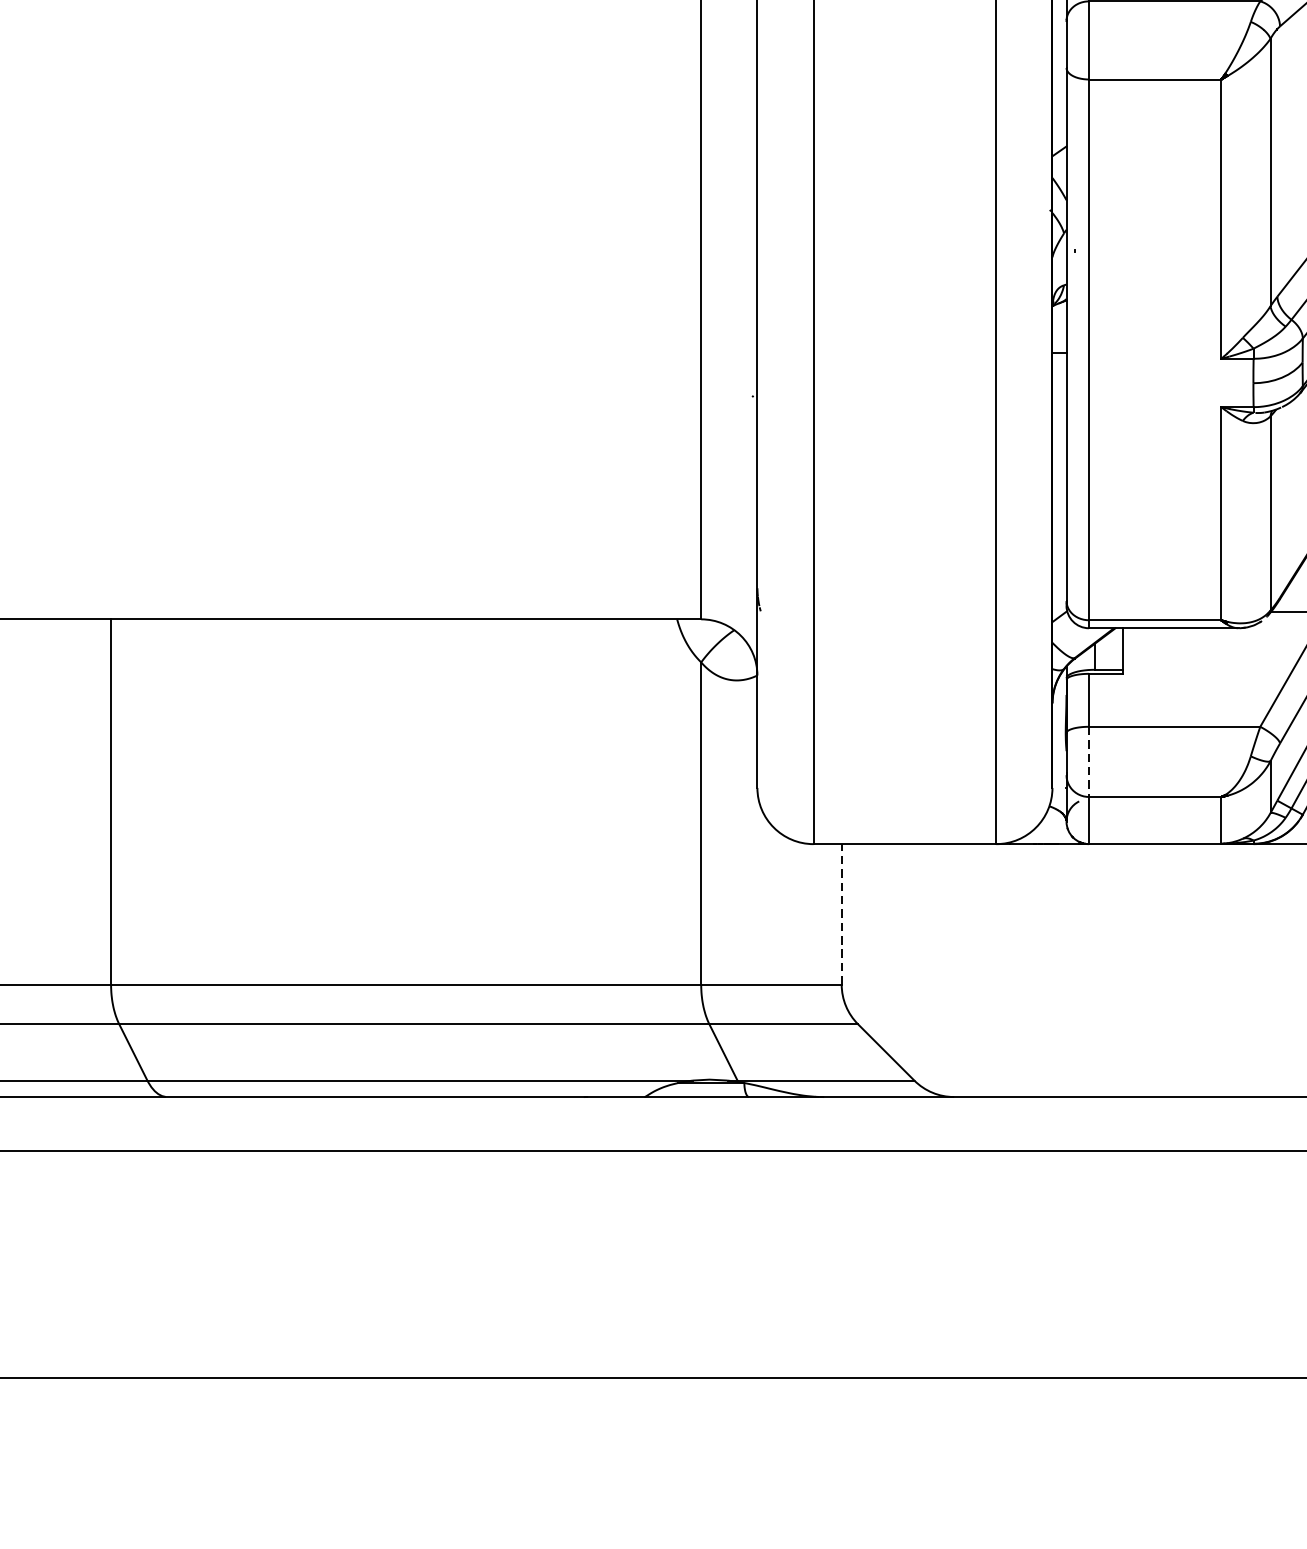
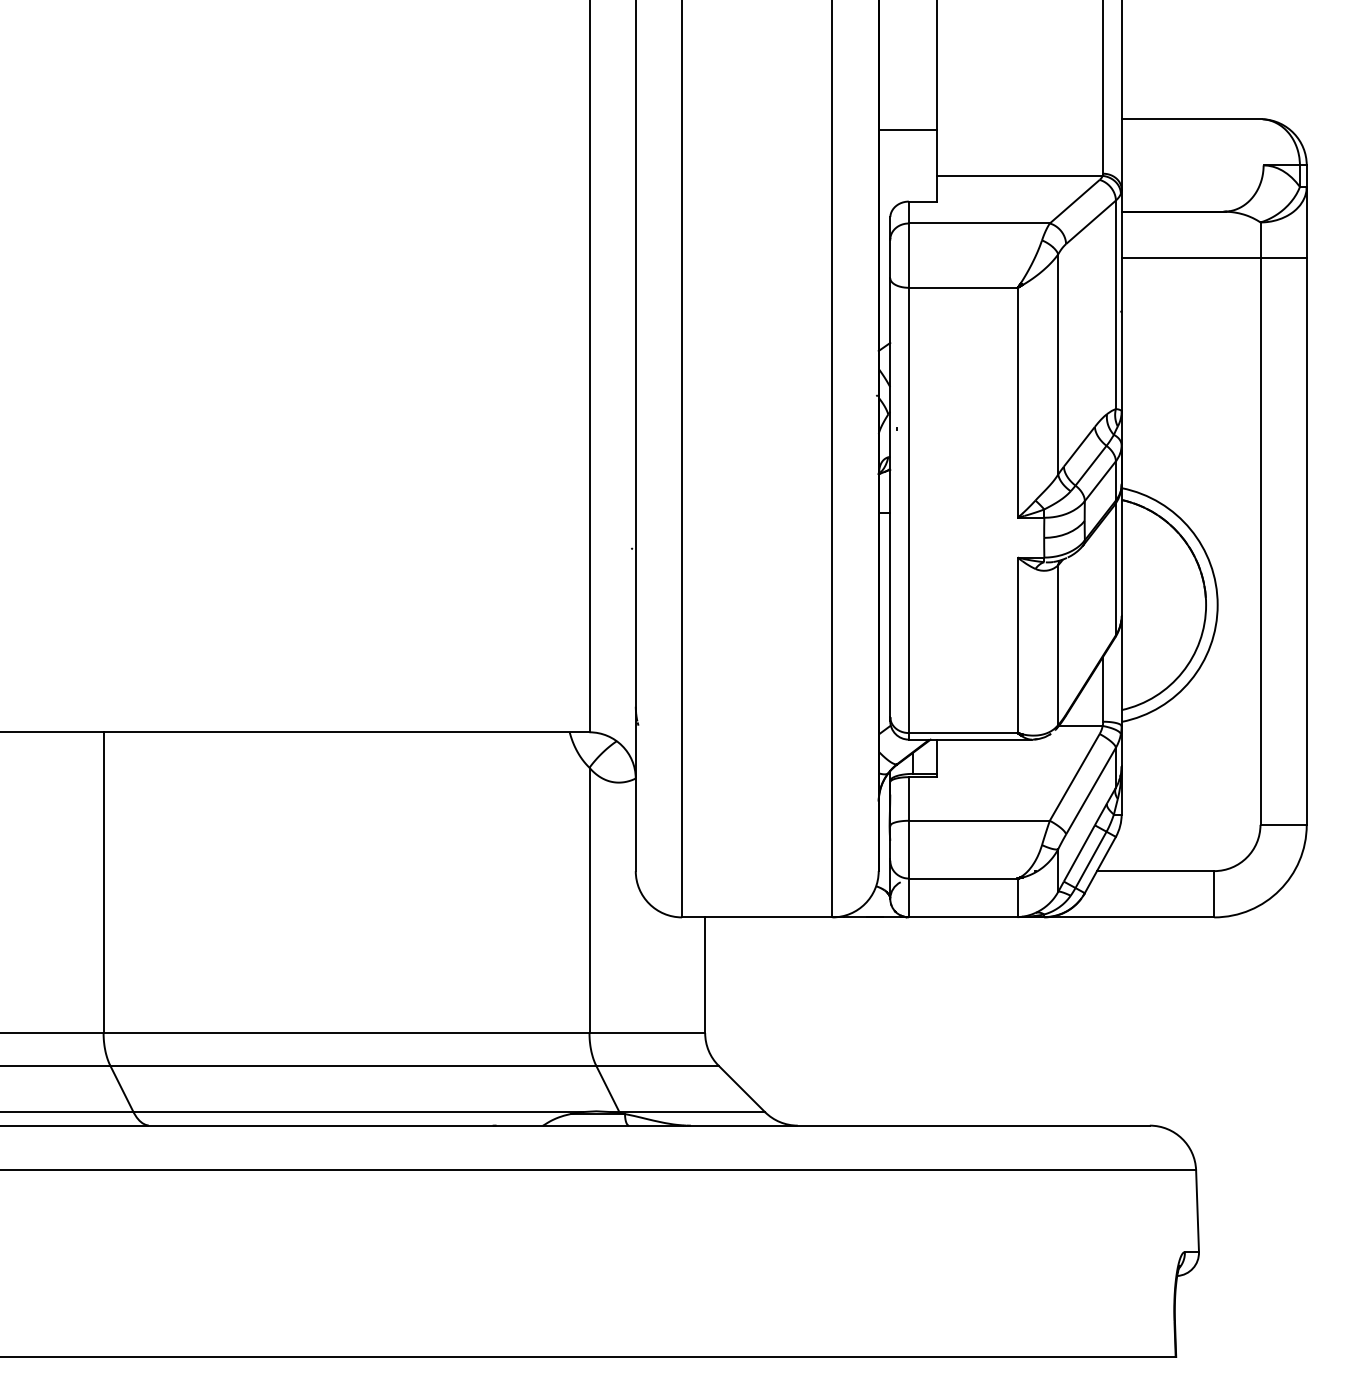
line: (1088, 761) -> (908, 849), dashed -> solid
line: (842, 914) -> (705, 975), dashed -> solid

